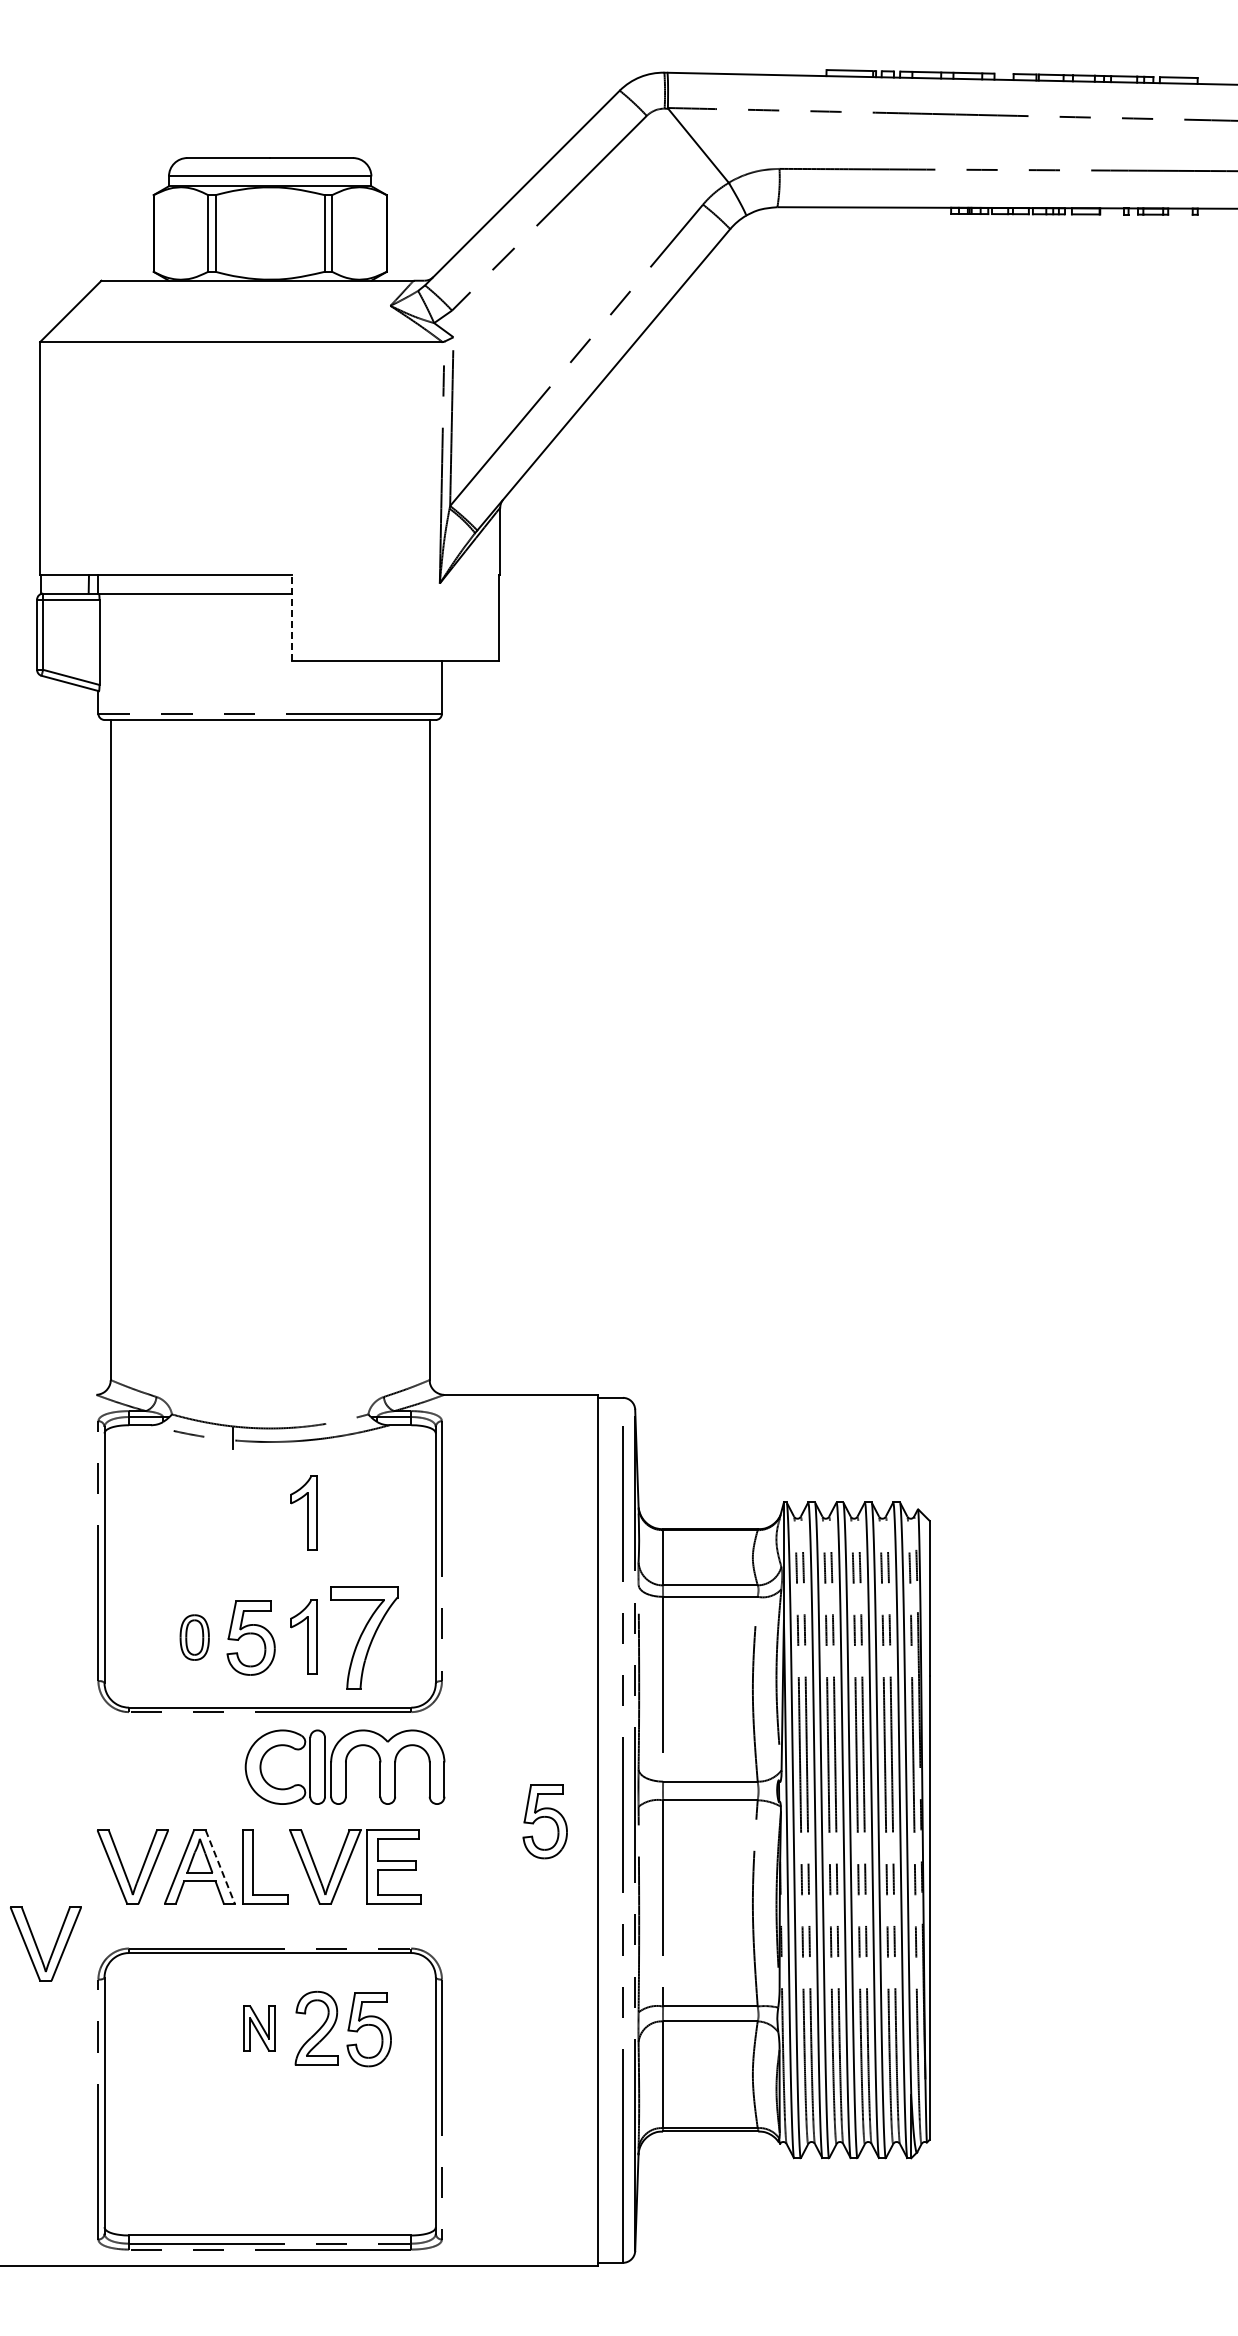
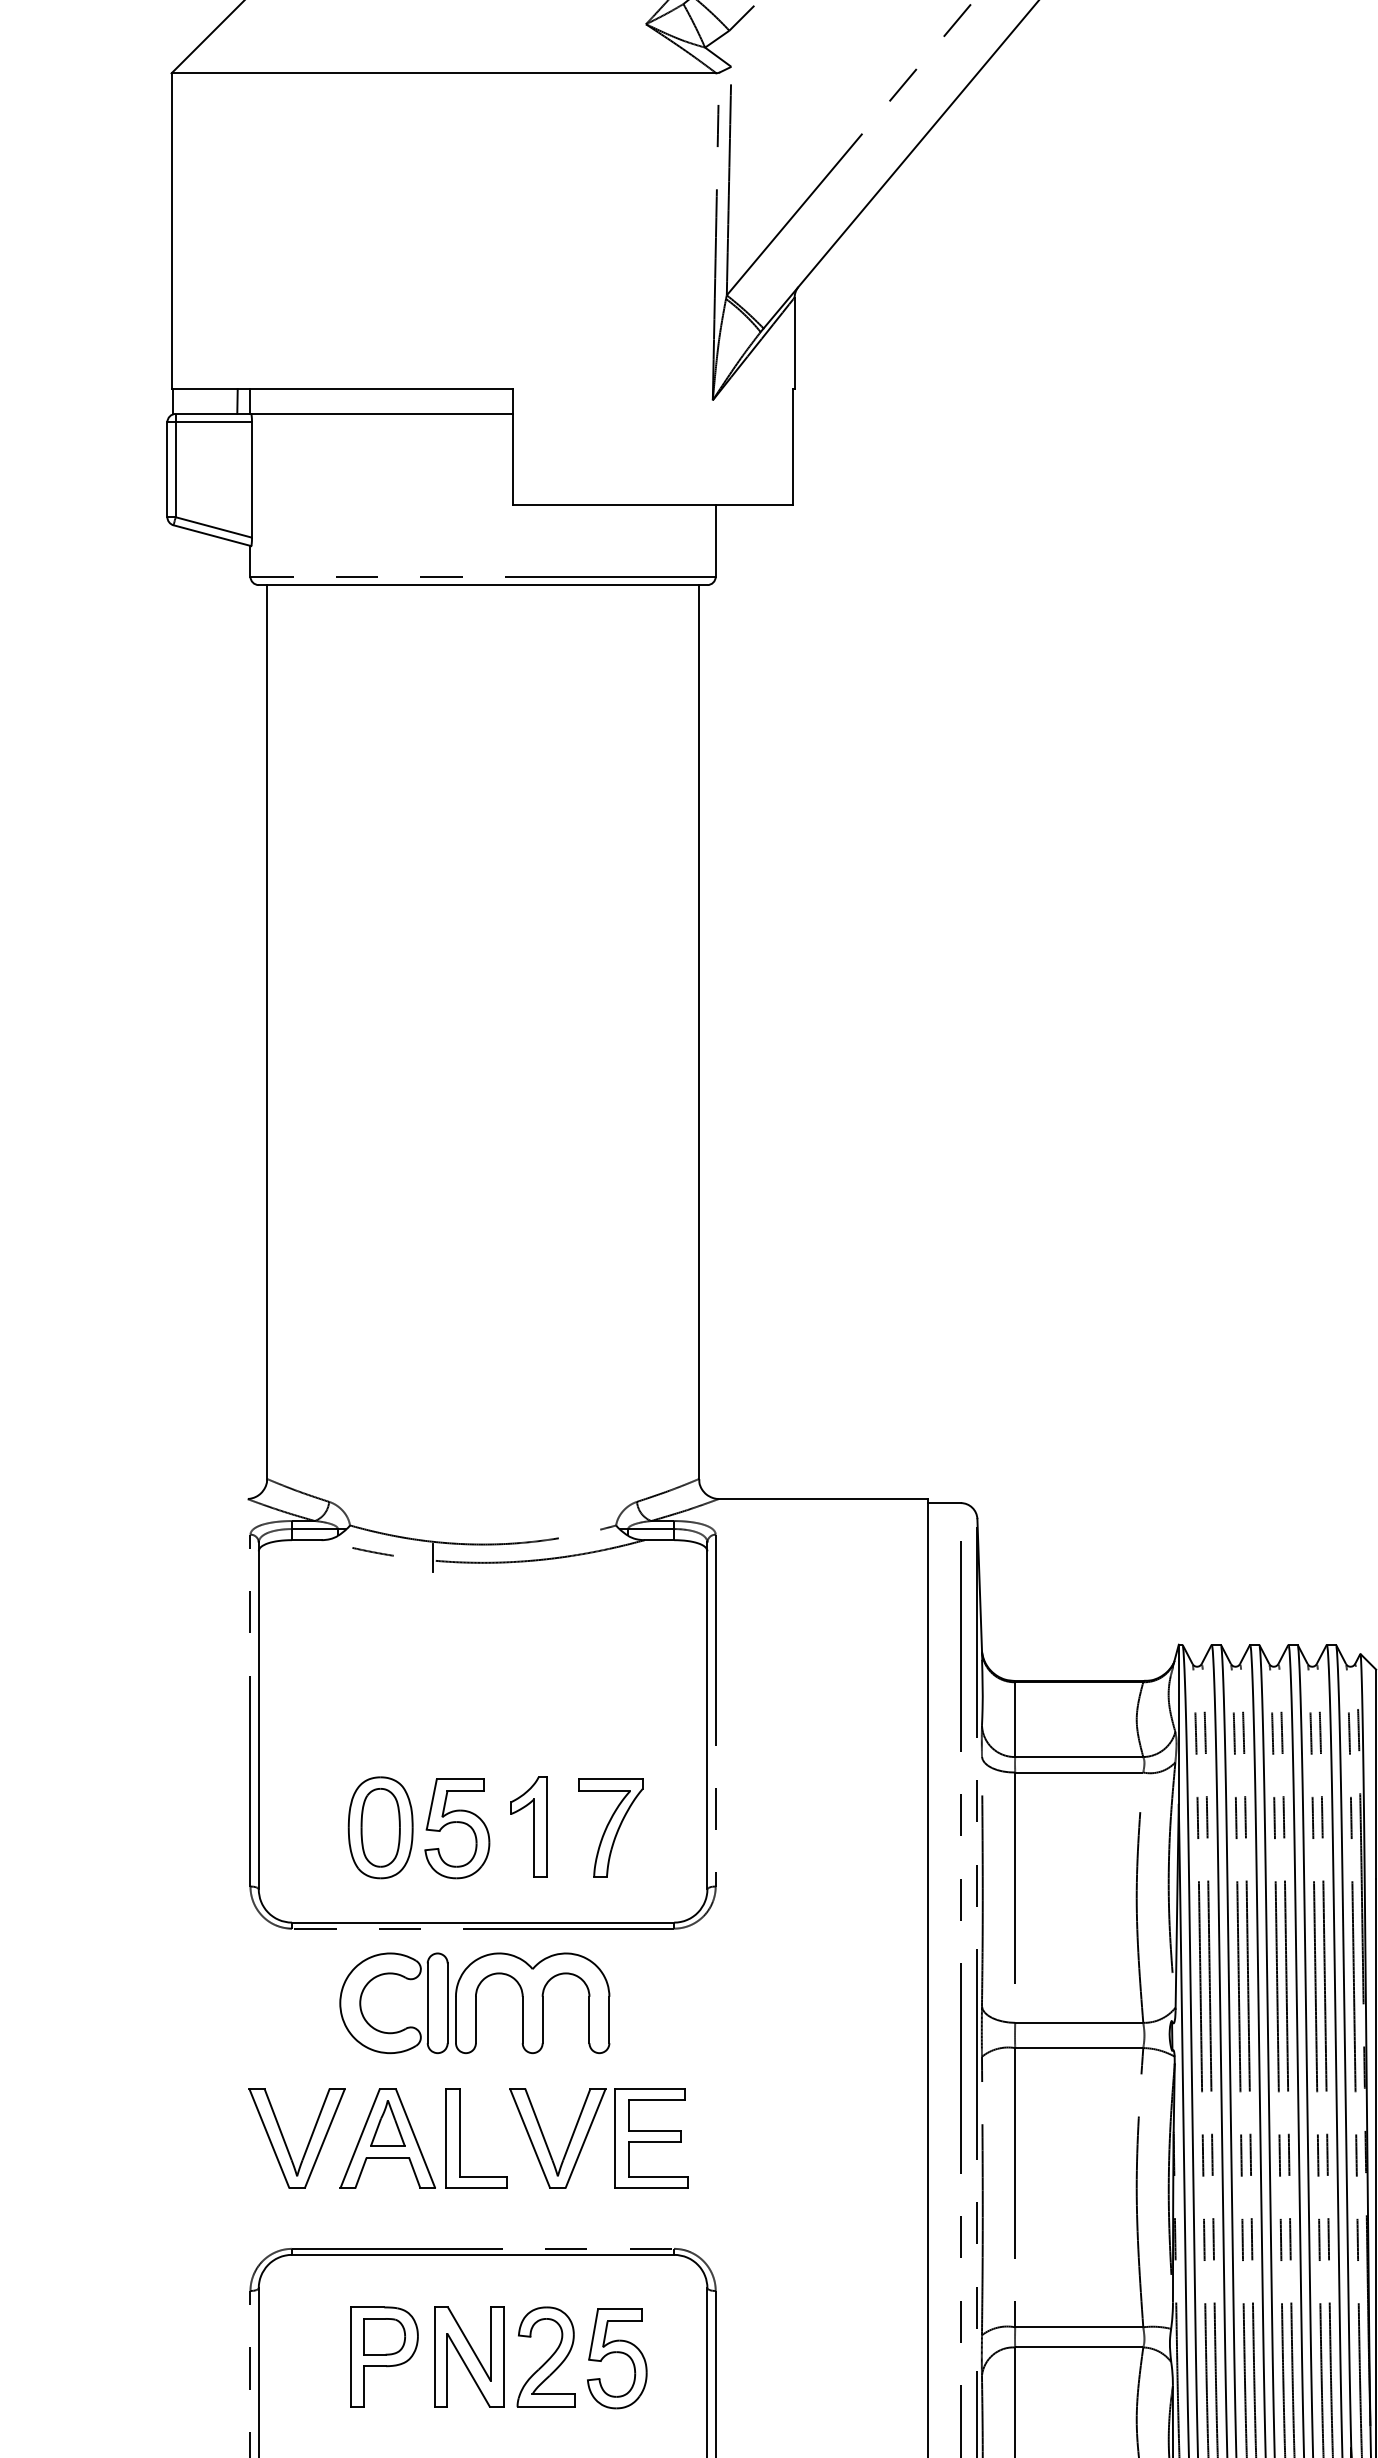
line: (292, 618) -> (513, 447), dashed -> solid
part: (303, 1512) -> (528, 1658), removed
part: (194, 1637) -> (380, 1827), size x1.67
part: (364, 1637) -> (610, 1827), size x0.71
part: (344, 1766) -> (474, 2002), moved
part: (544, 1821) -> (854, 2076), removed
line: (220, 1867) -> (415, 2139), dashed -> solid
part: (37, 1945) -> (167, 2244), removed
part: (197, 2027) -> (384, 2355), added
part: (259, 2028) -> (468, 2357), size x1.67

